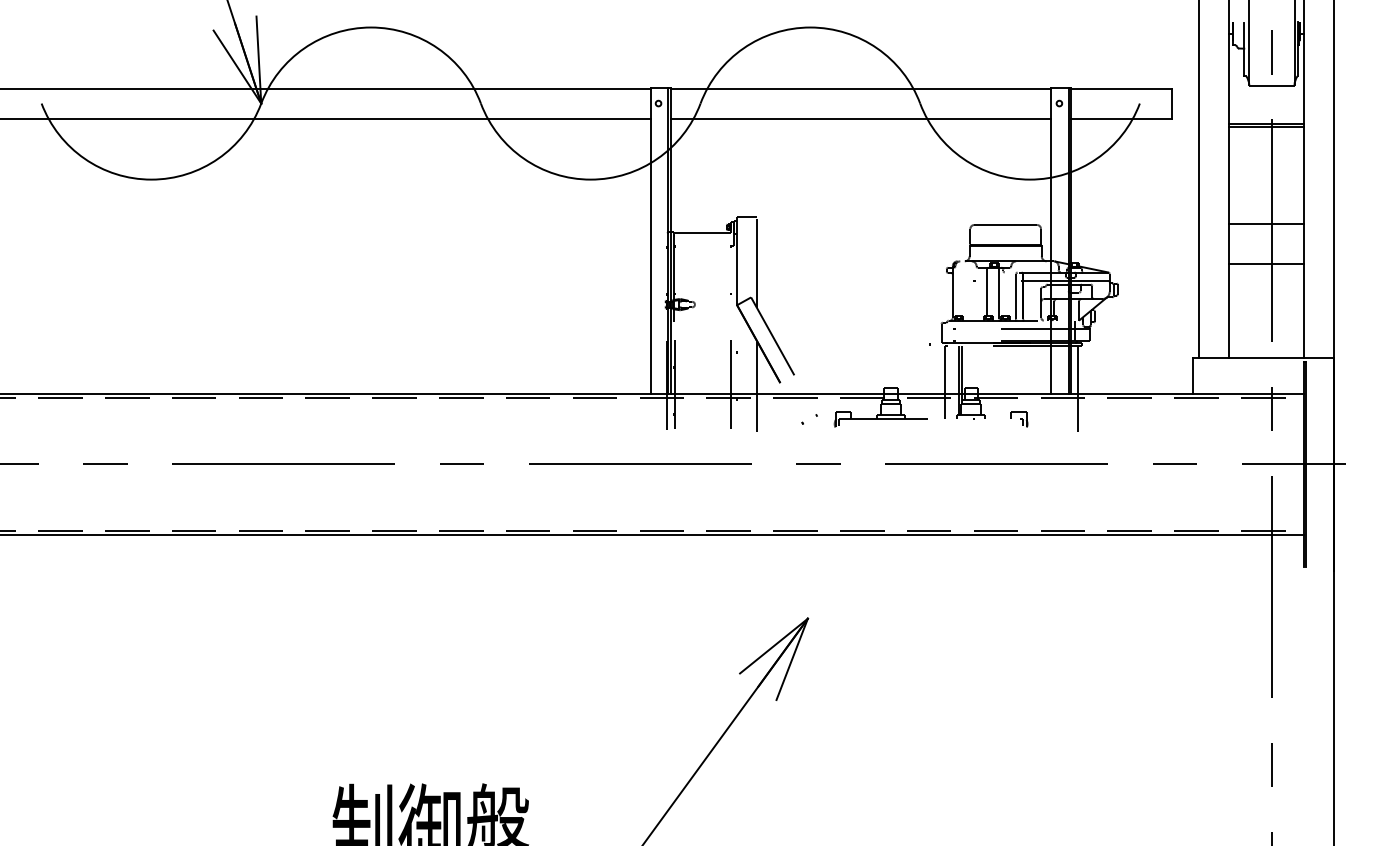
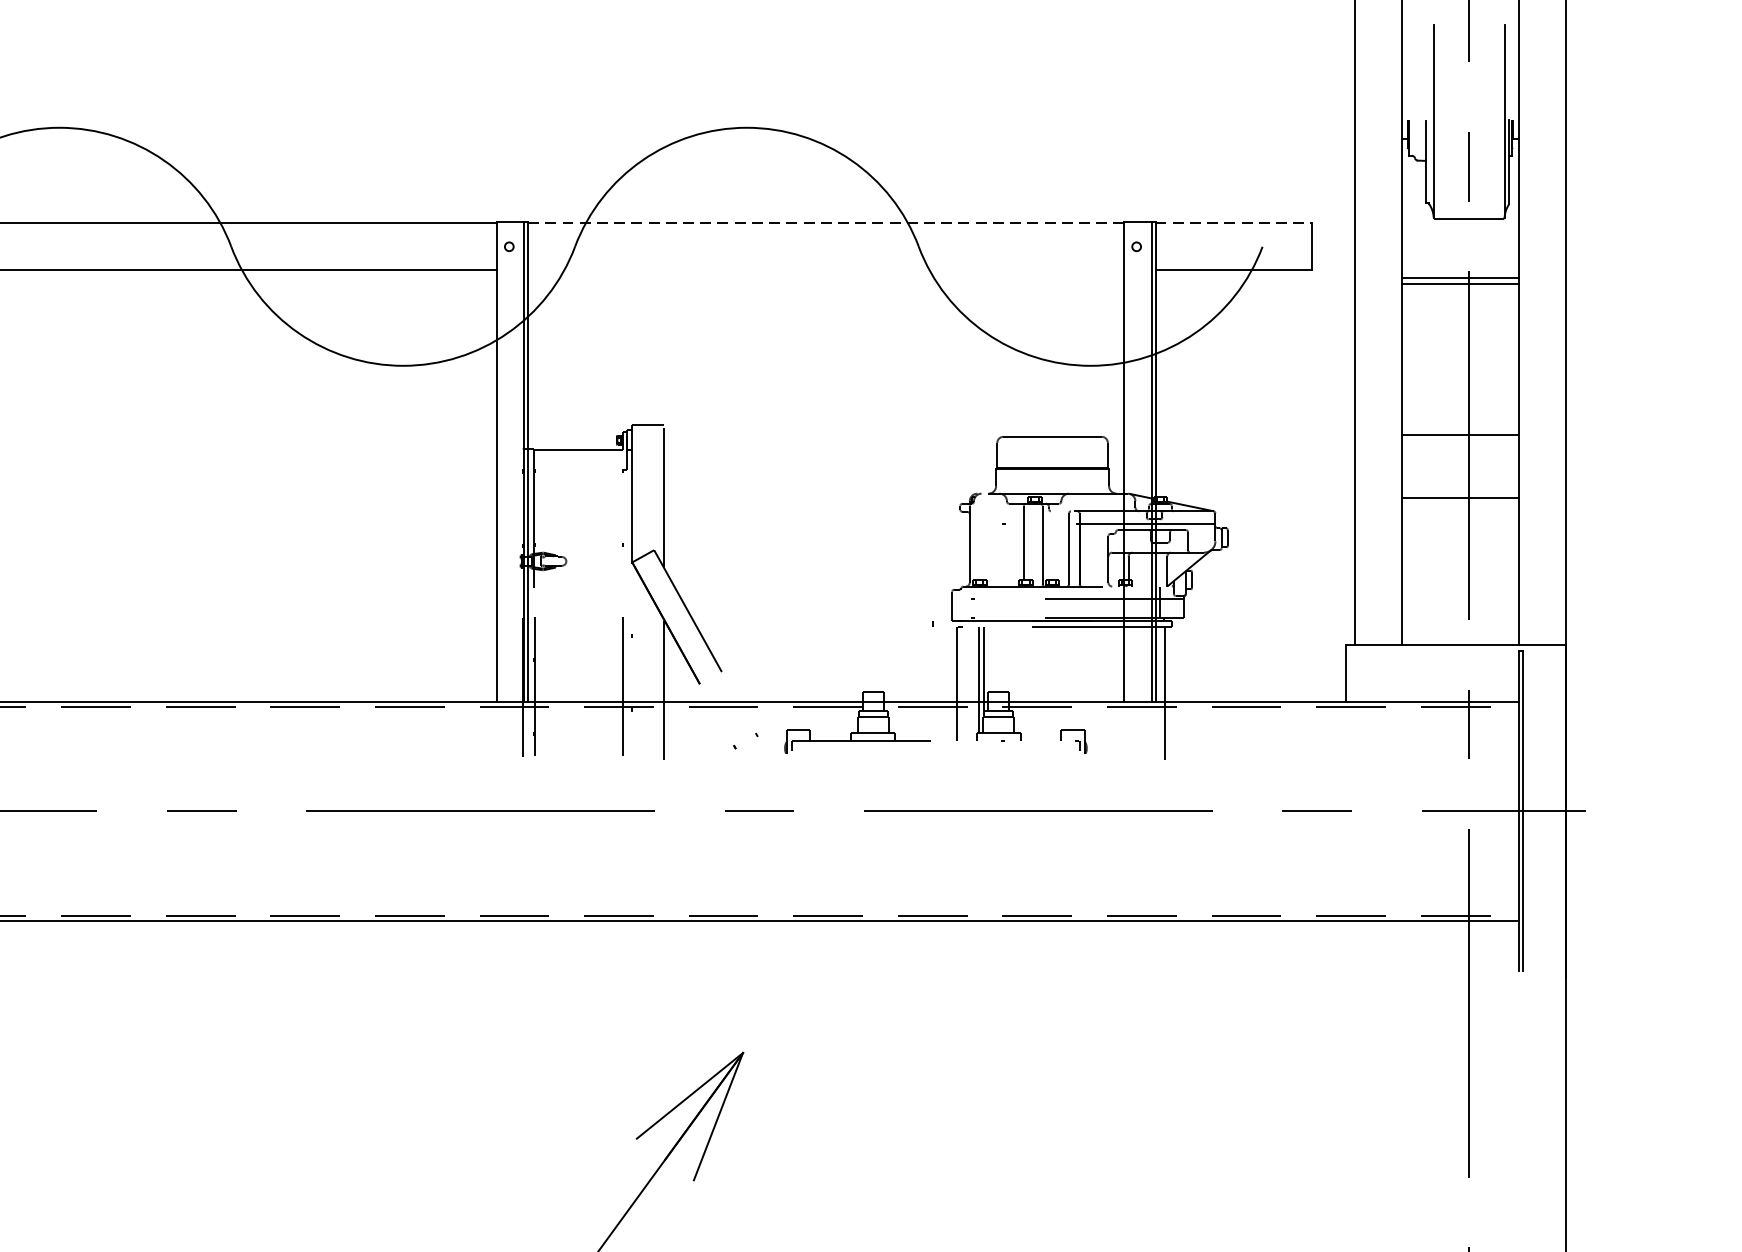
line: (861, 88) -> (826, 223), solid -> dashed
line: (1122, 88) -> (1235, 223), solid -> dashed
line: (860, 118) -> (825, 270), removed

